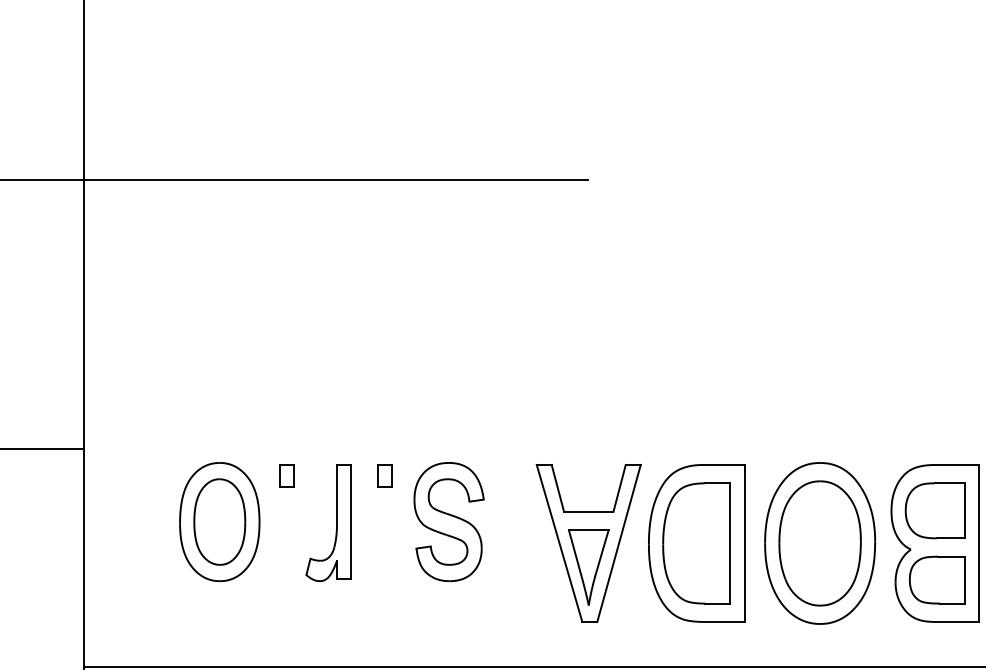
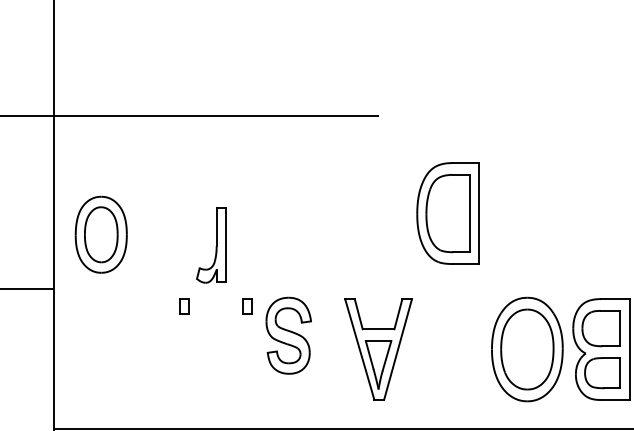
part: (218, 521) -> (100, 234), moved
part: (328, 523) -> (211, 245), moved
part: (695, 543) -> (447, 213), moved

